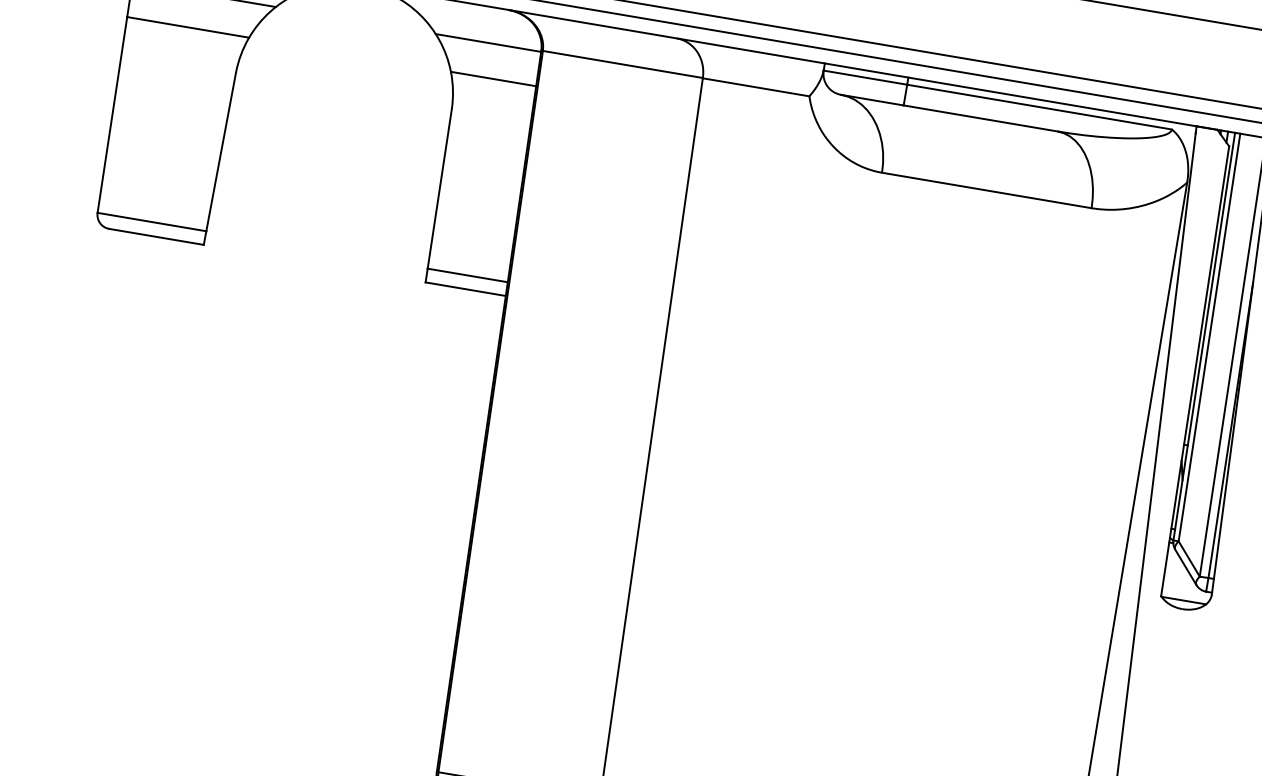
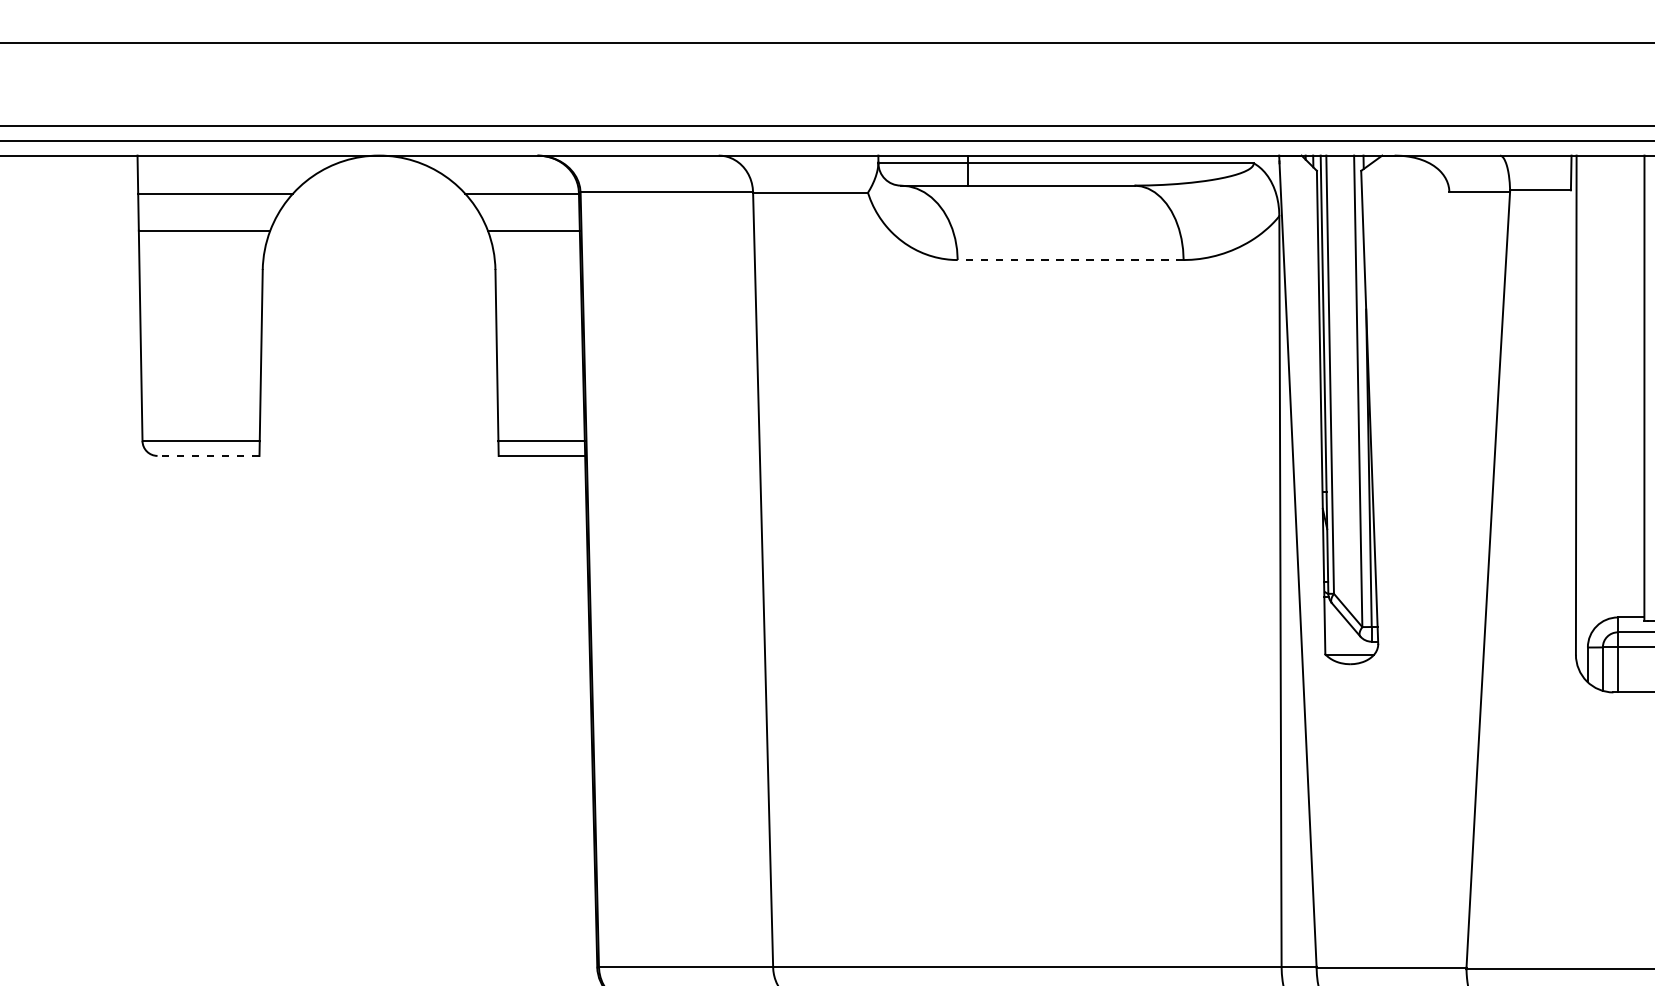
line: (986, 190) -> (1070, 260), solid -> dashed
line: (156, 236) -> (208, 455), solid -> dashed

